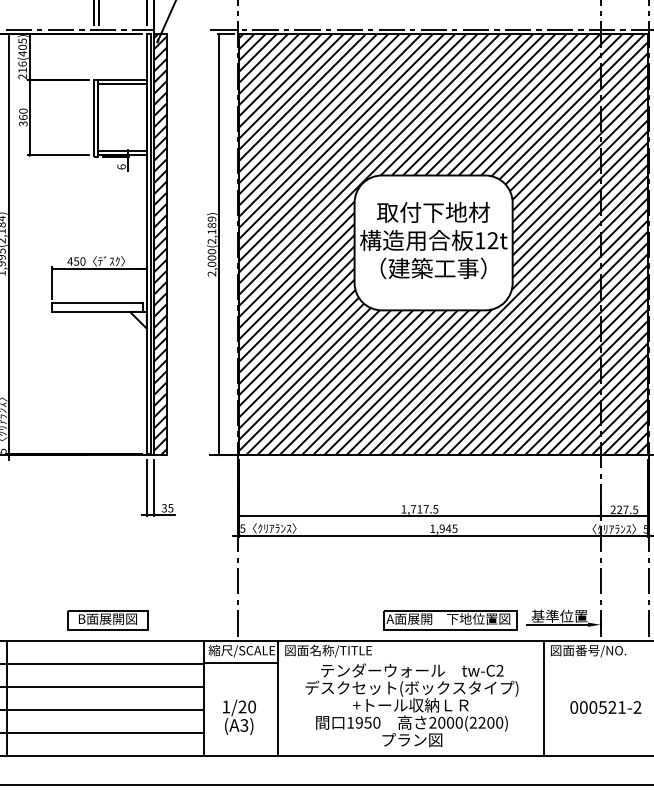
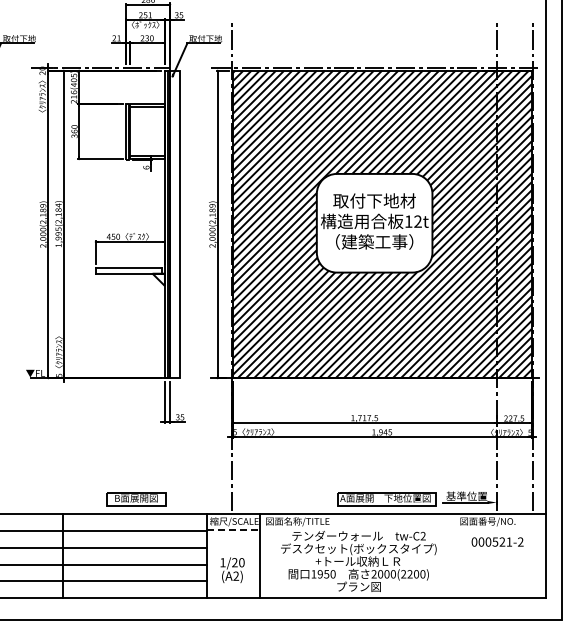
hatch: (159, 244) -> (174, 224), removed
line: (240, 662) -> (233, 530), solid -> dashed
line: (544, 698) -> (455, 556), removed
text: (605, 706) -> (497, 541), moved
text: (244, 725) -> (236, 576), (A3) -> (A2)

